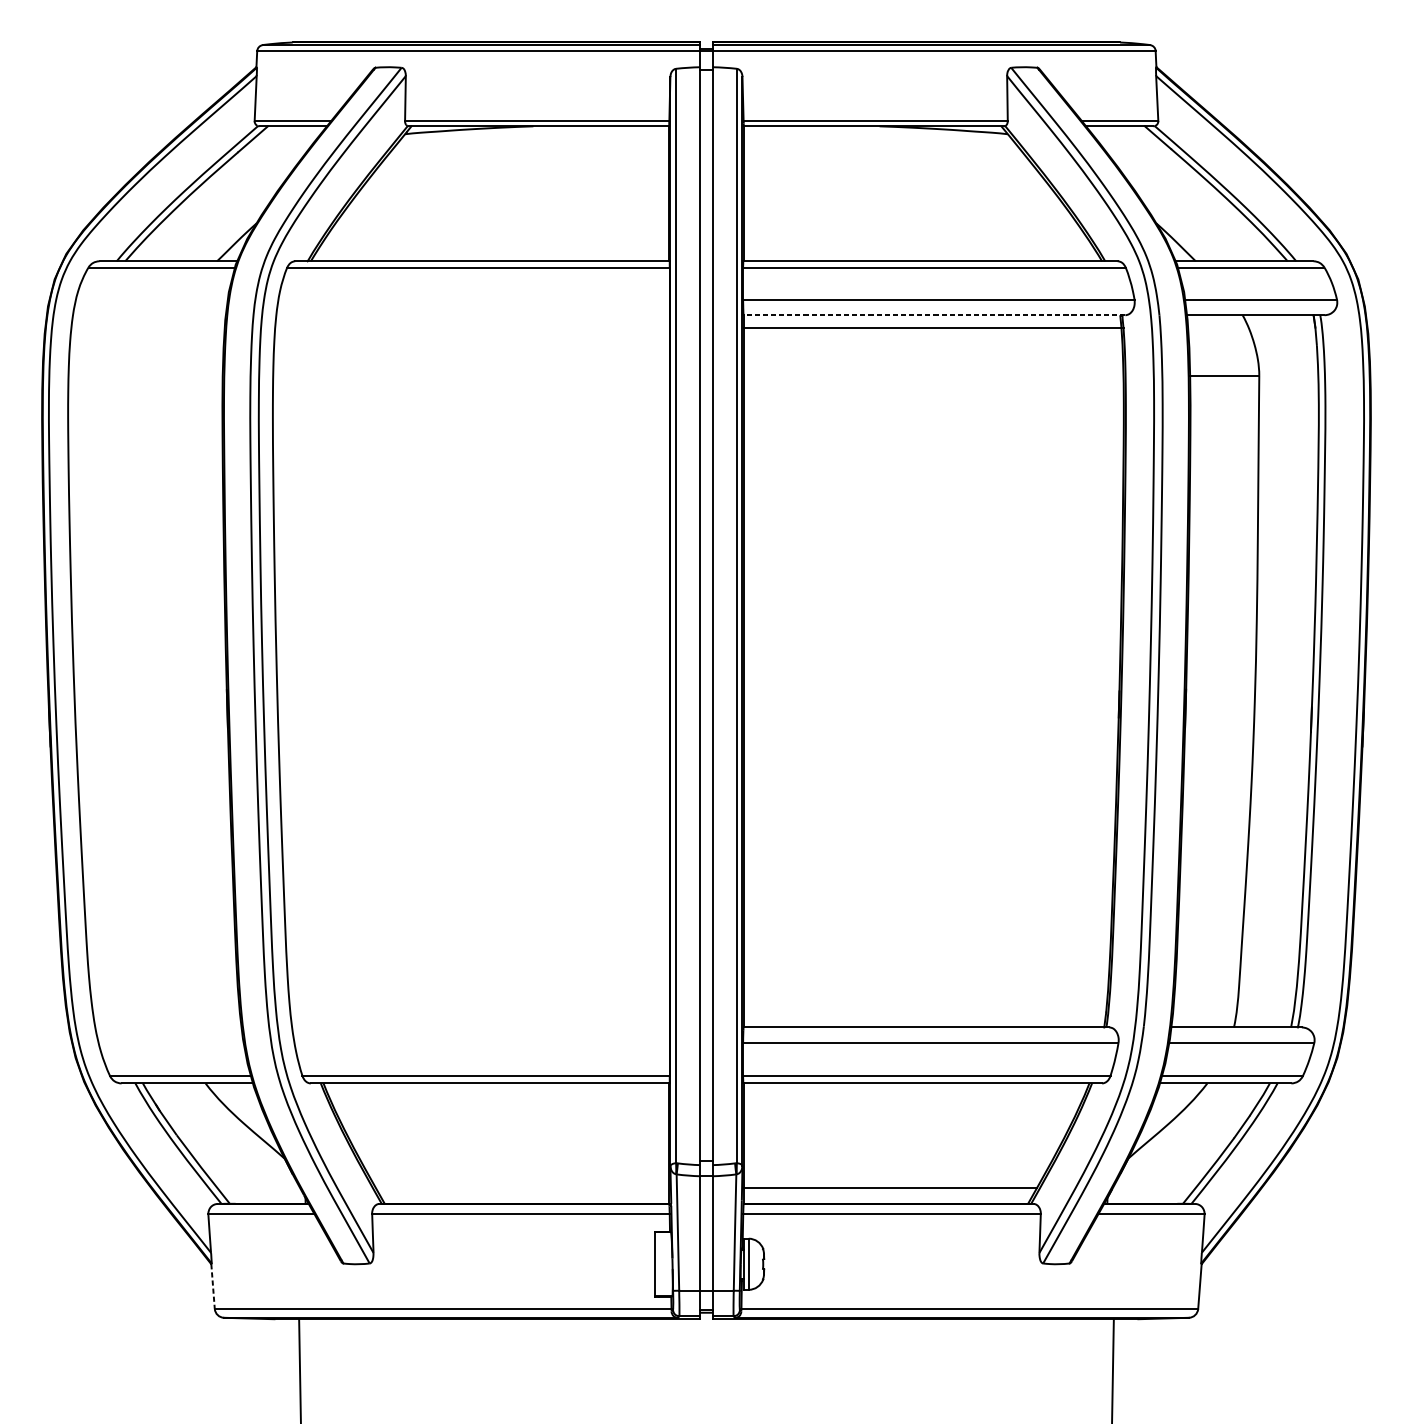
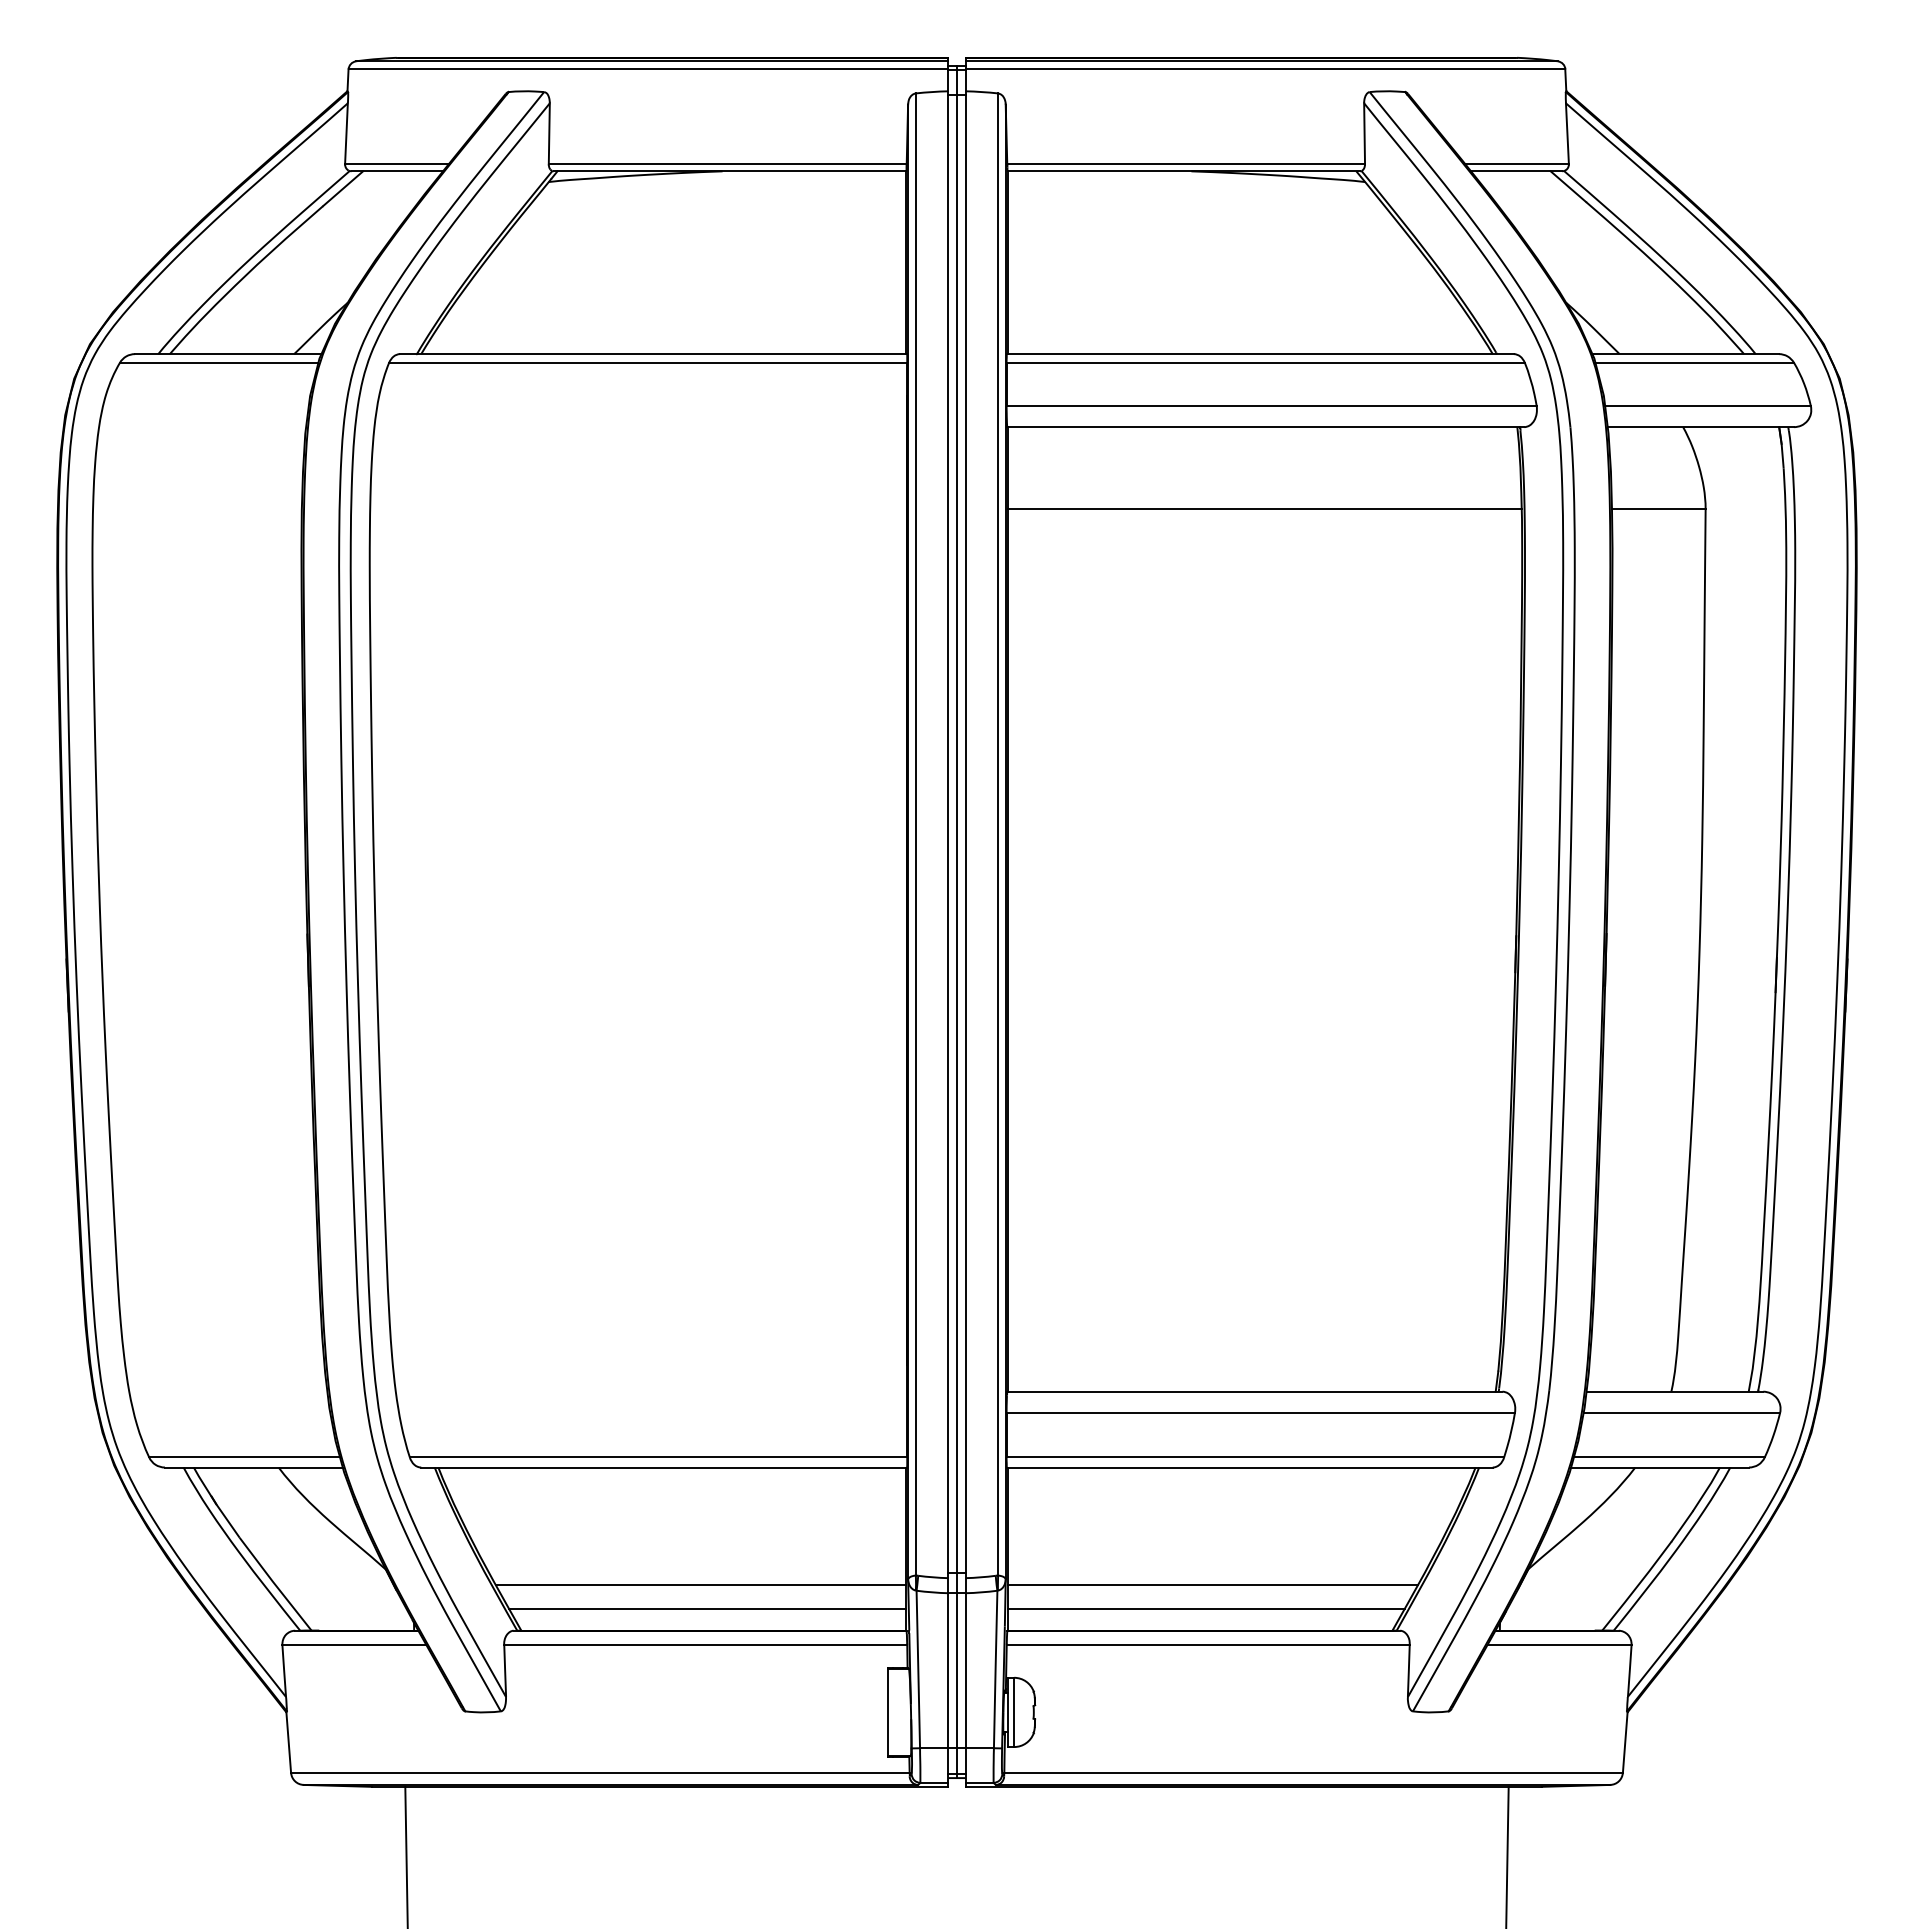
line: (934, 315) -> (1265, 427), dashed -> solid
line: (933, 328) -> (1264, 508), moved
line: (706, 680) -> (956, 922), added
line: (517, 1169) -> (700, 1584), added
line: (895, 1169) -> (1212, 1584), added
line: (522, 1187) -> (707, 1608), added
line: (212, 1287) -> (288, 1743), dashed -> solid

